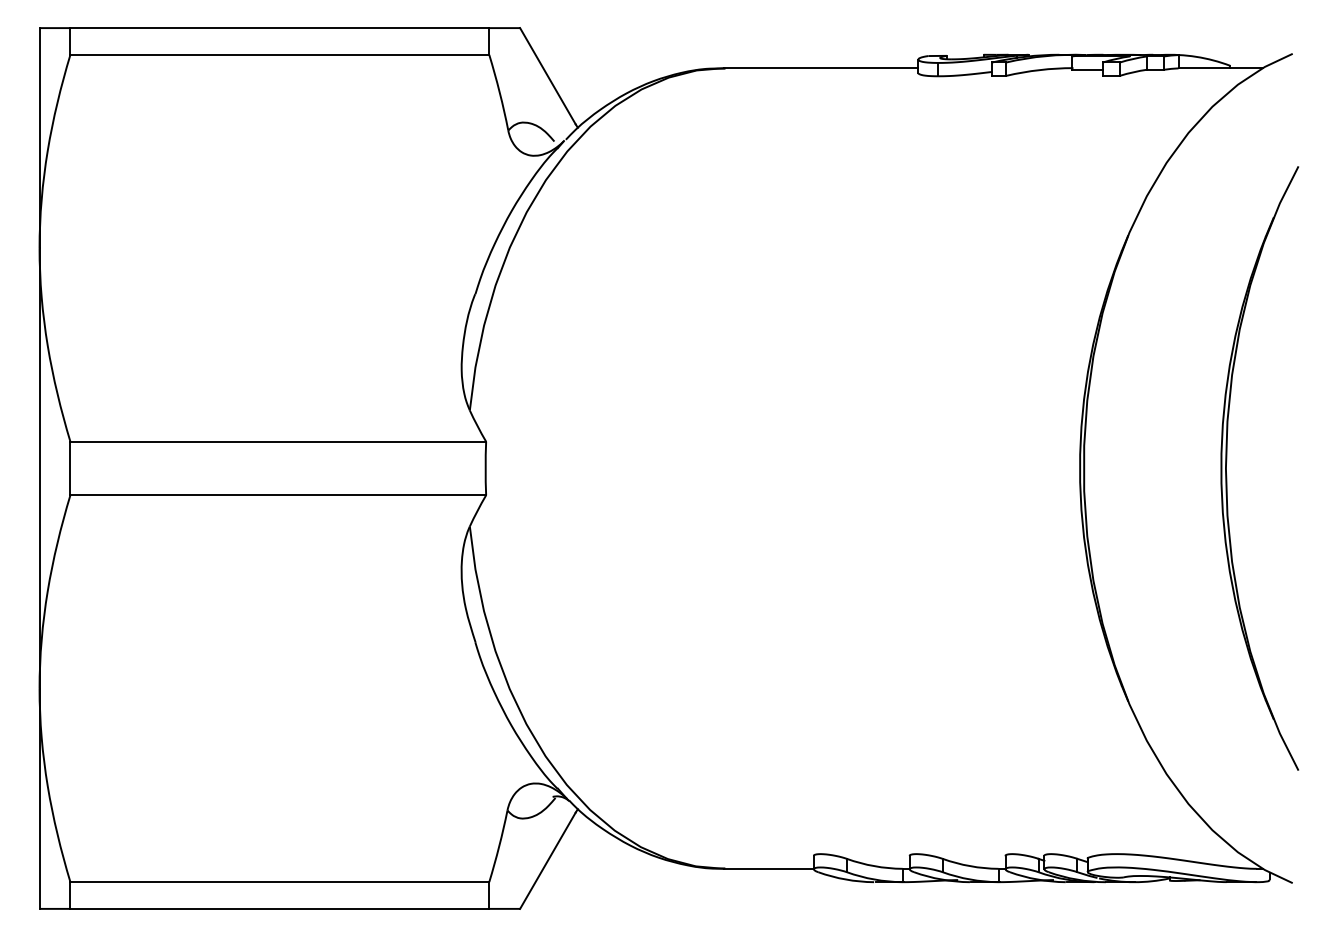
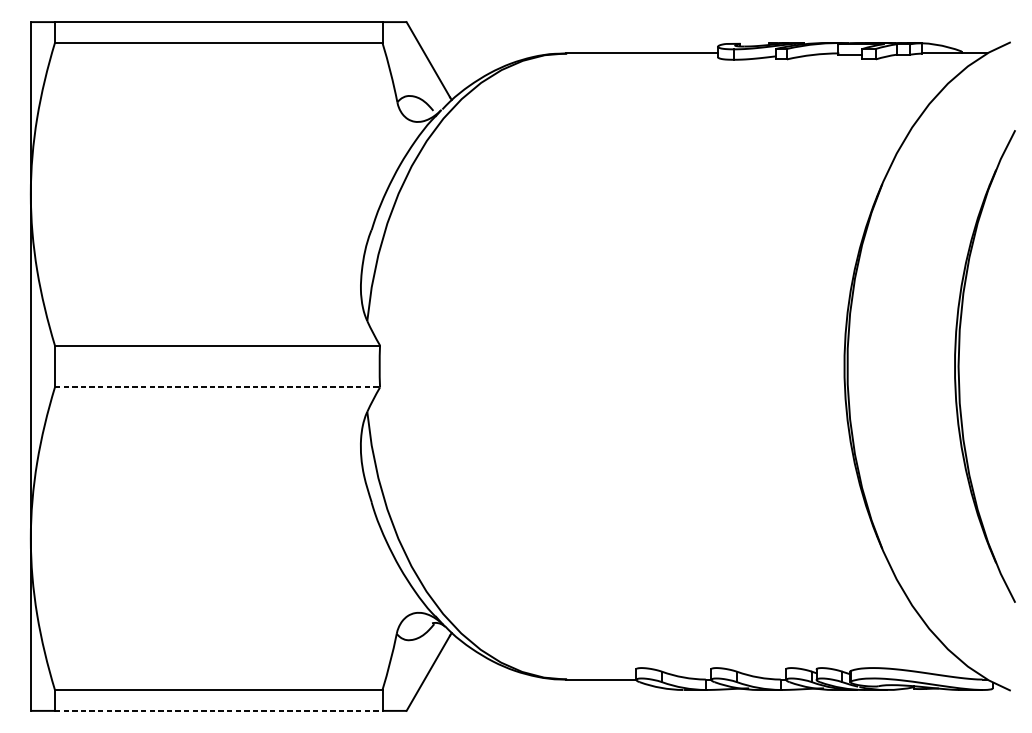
line: (278, 495) -> (217, 387), solid -> dashed
line: (280, 908) -> (219, 710), solid -> dashed

